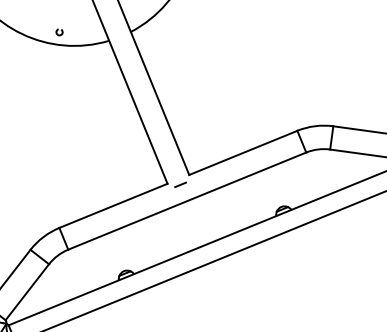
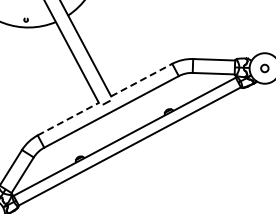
line: (242, 153) -> (141, 80), solid -> dashed
line: (113, 206) -> (68, 119), solid -> dashed

